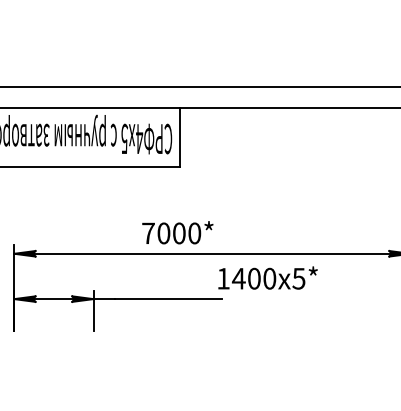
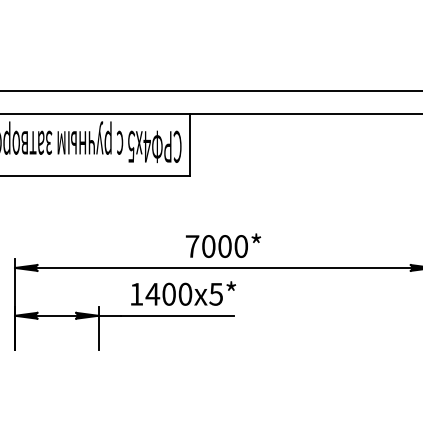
text: (177, 232) -> (223, 245), moved
text: (267, 277) -> (183, 292), moved

